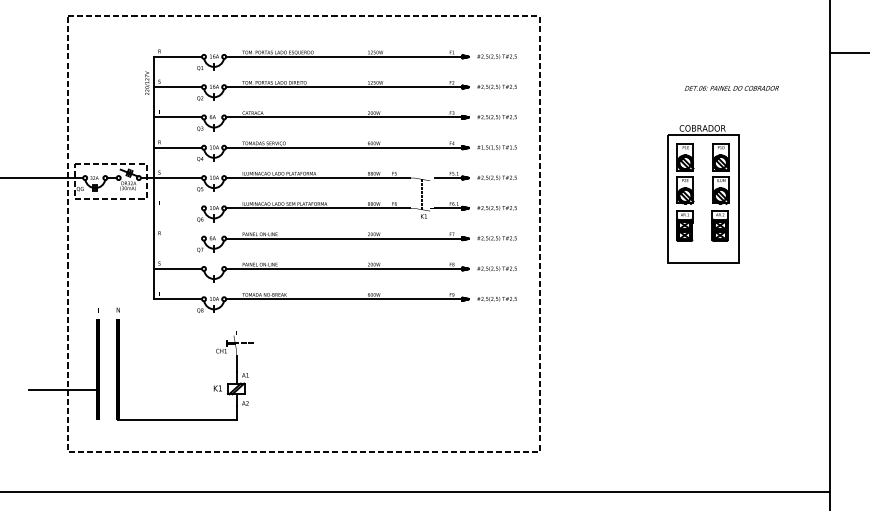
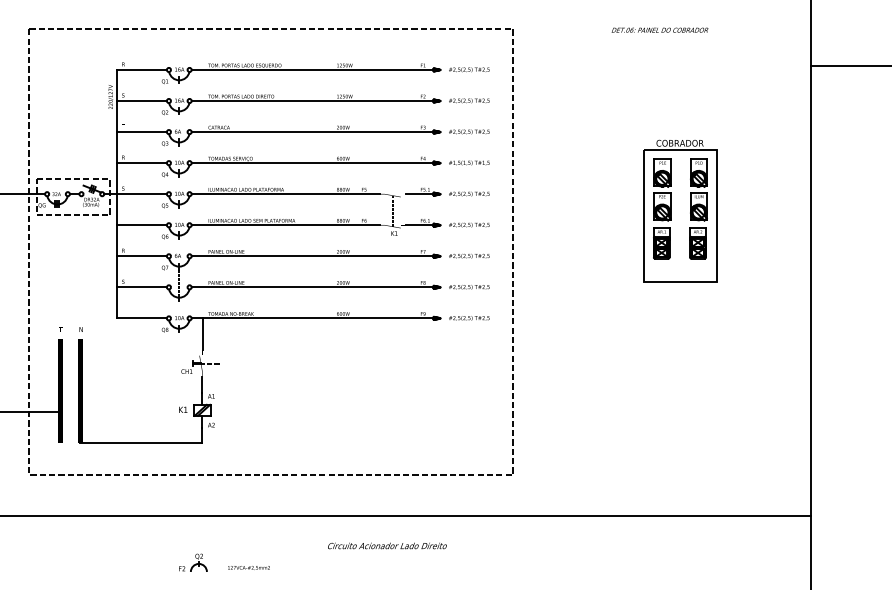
text: (731, 87) -> (659, 29), moved
line: (177, 208) -> (141, 225), added
line: (177, 238) -> (141, 256), added
line: (214, 263) -> (179, 281), added
line: (236, 314) -> (202, 334), added

